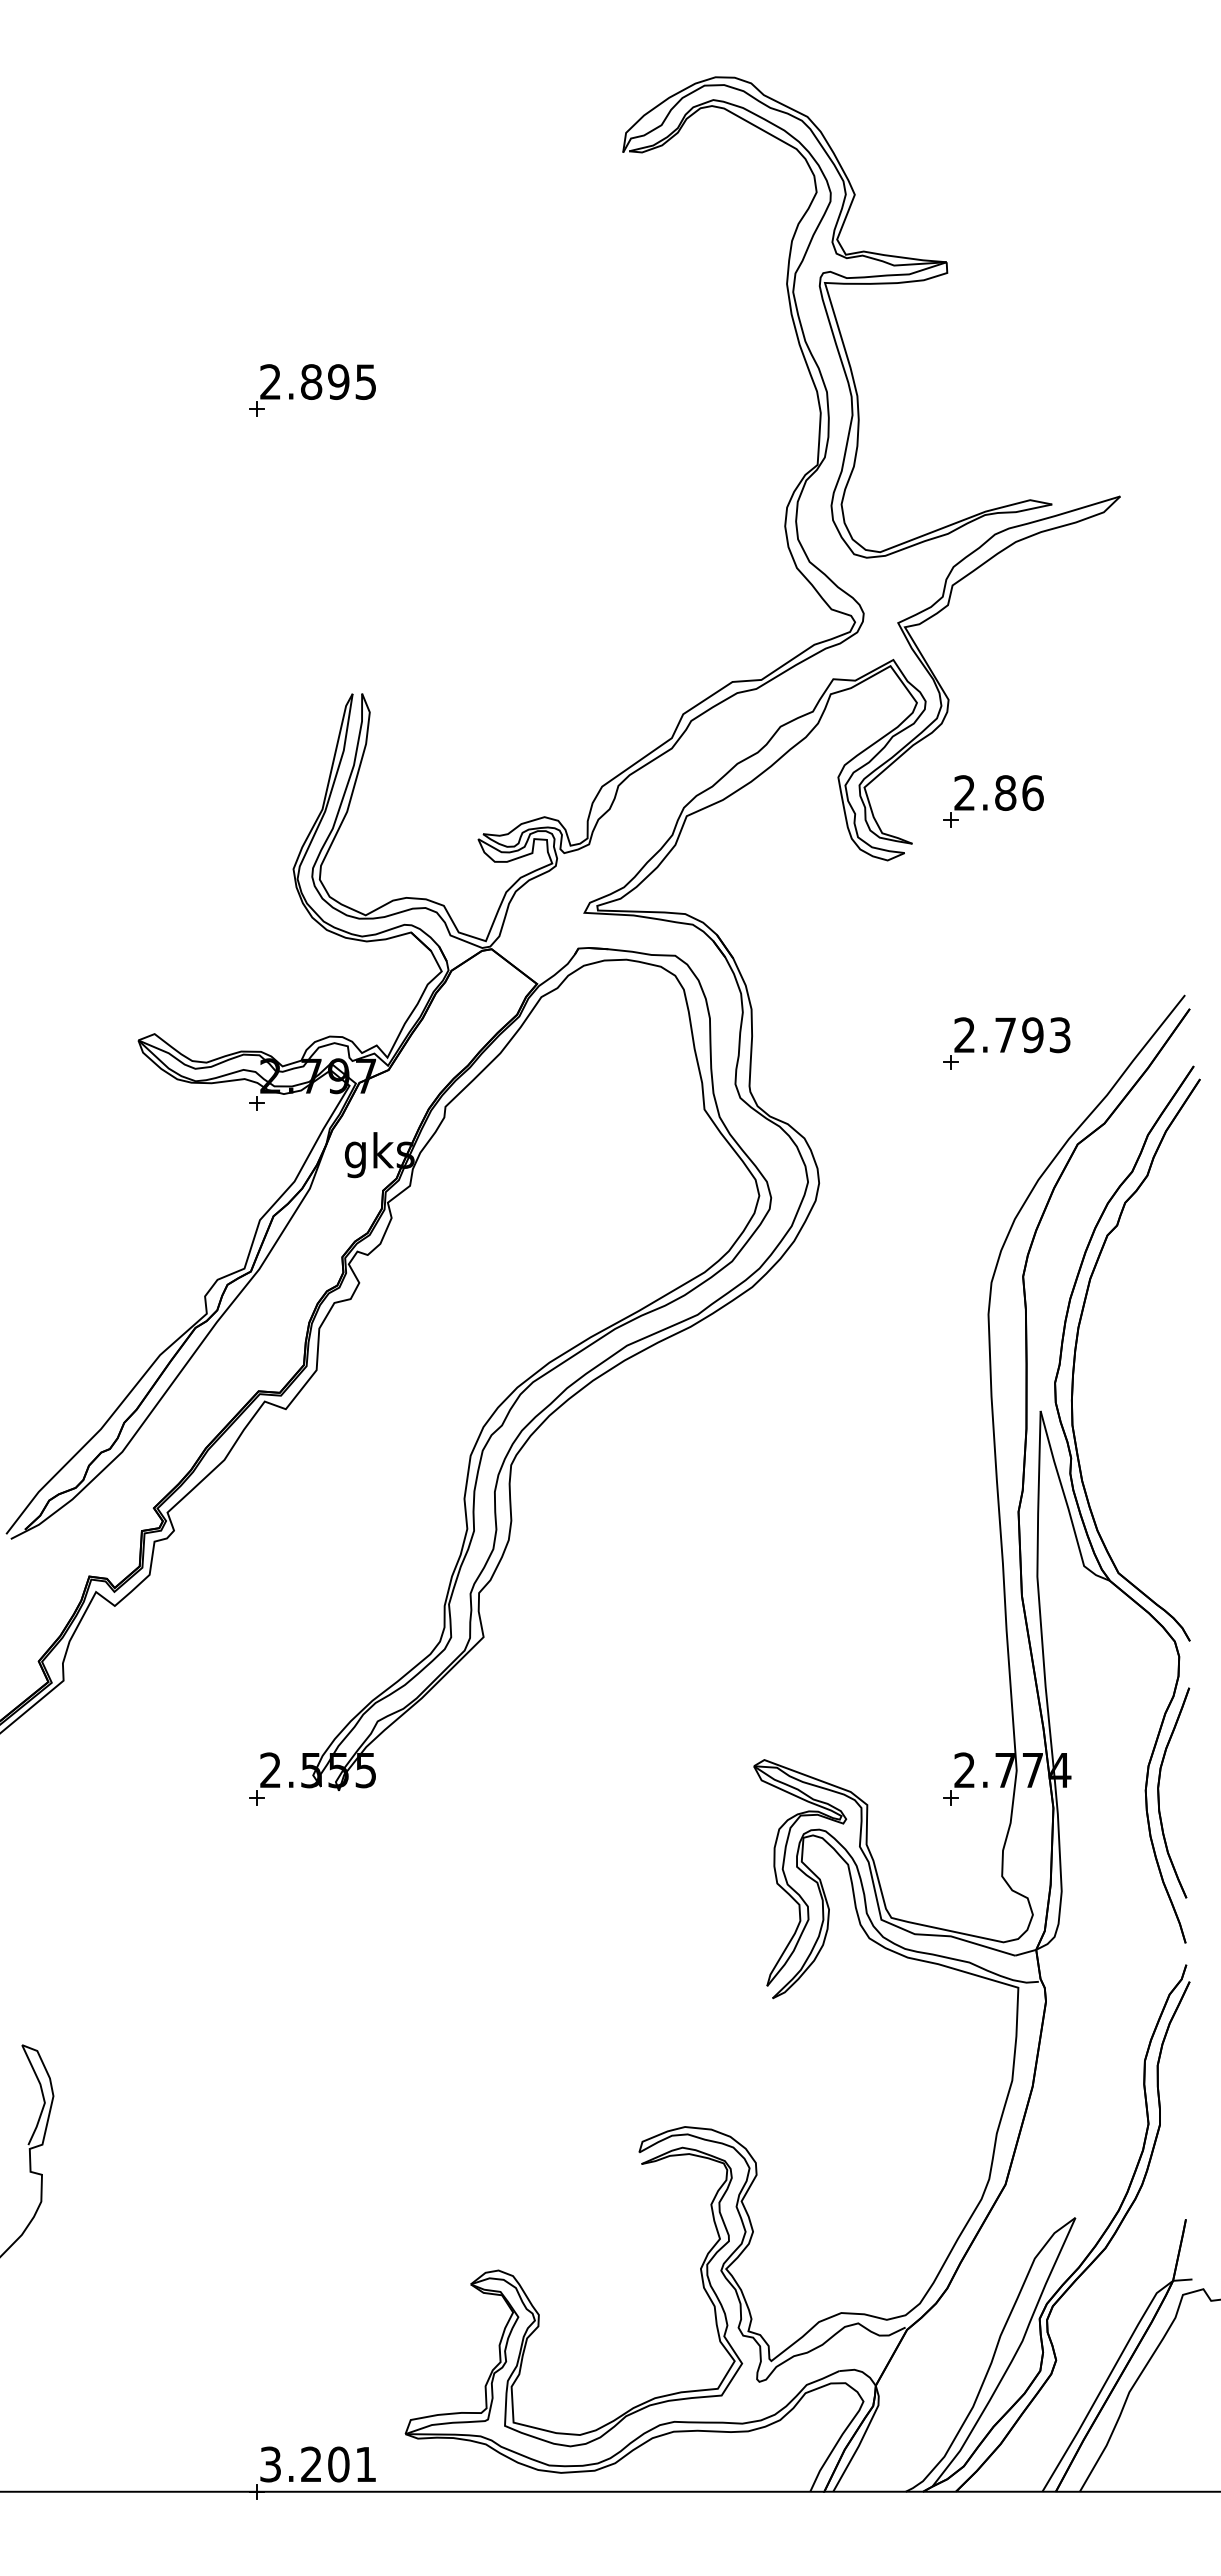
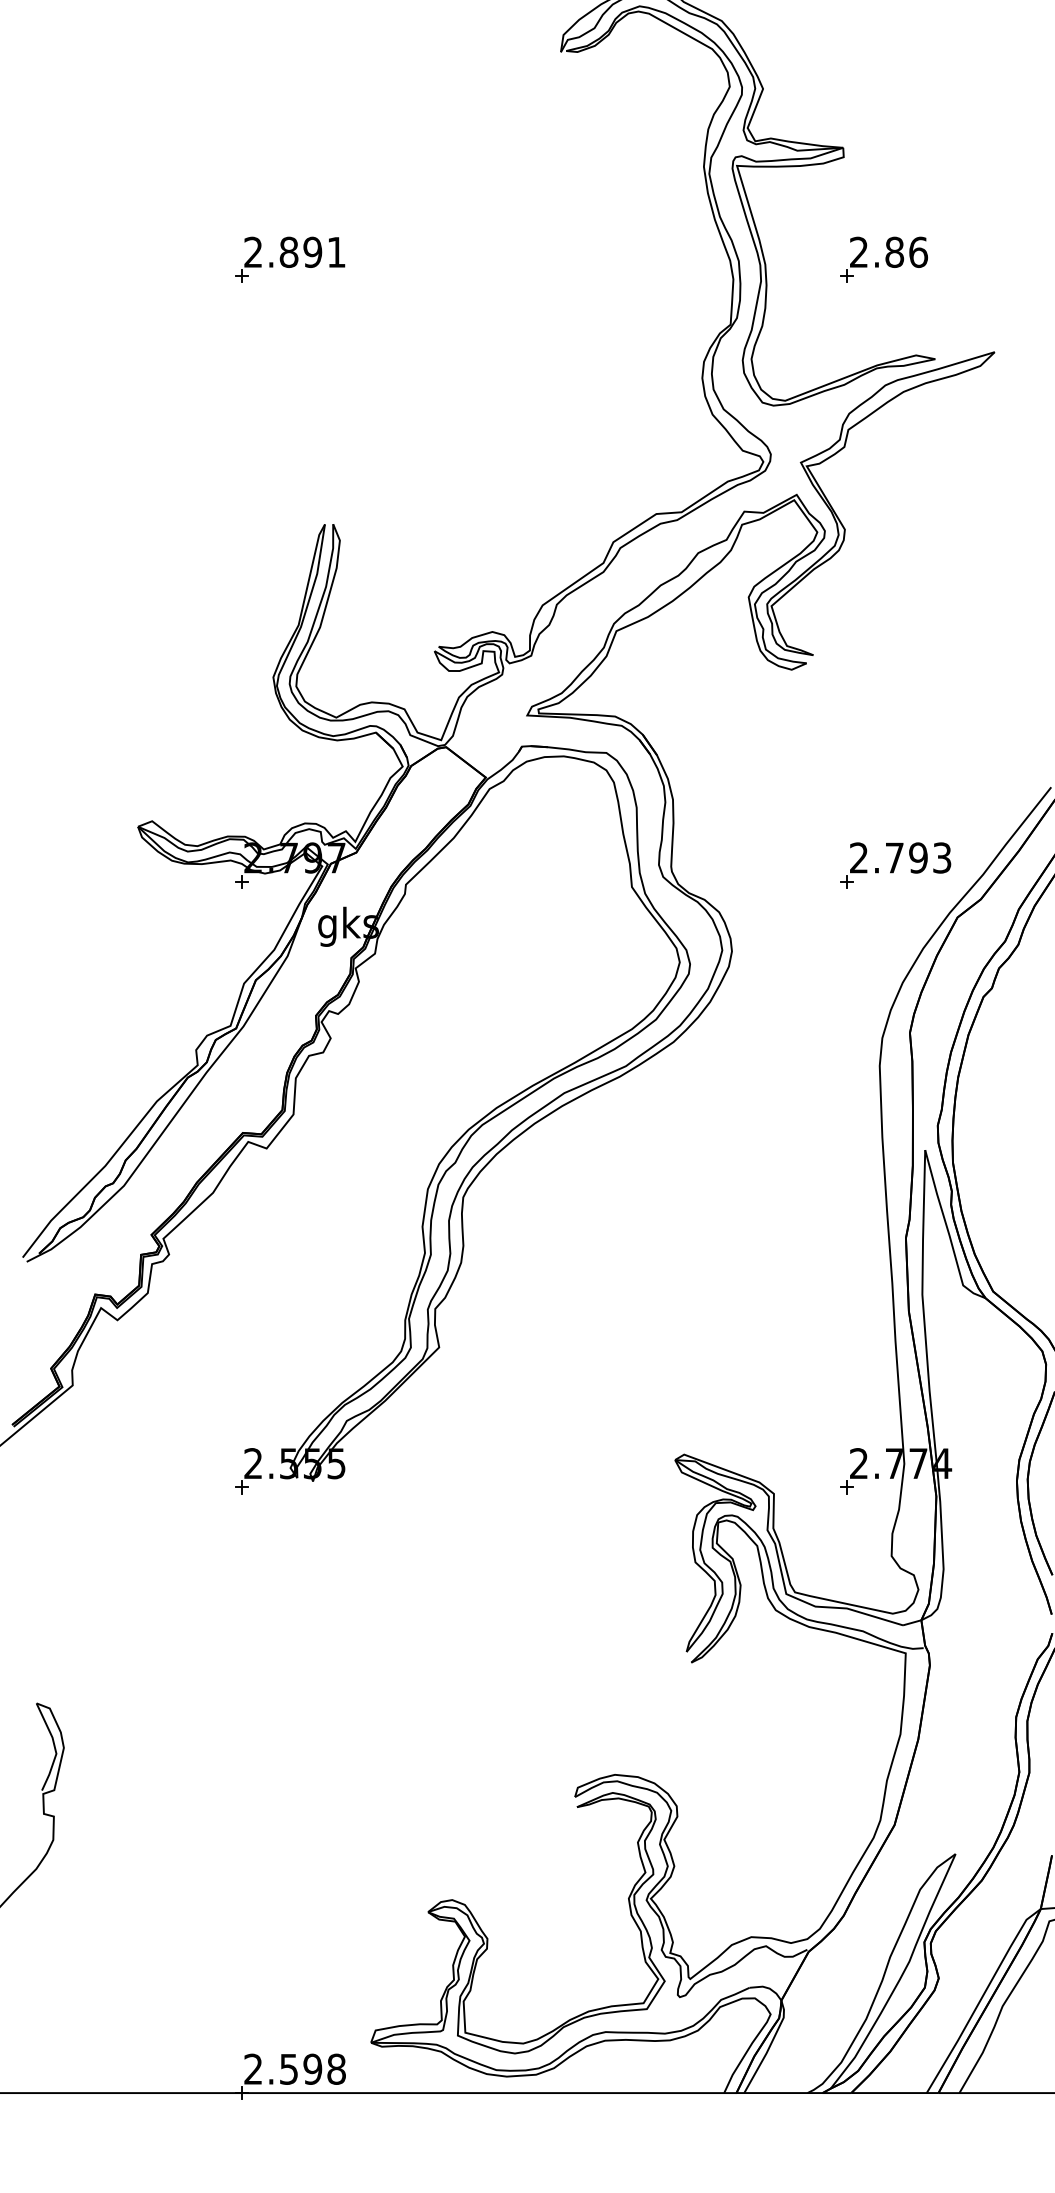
text: (365, 381) -> (336, 251), 2.895 -> 2.891
part: (993, 801) -> (884, 259), moved
part: (1006, 1043) -> (895, 865), moved
text: (318, 2464) -> (295, 2069), 3.201 -> 2.598

